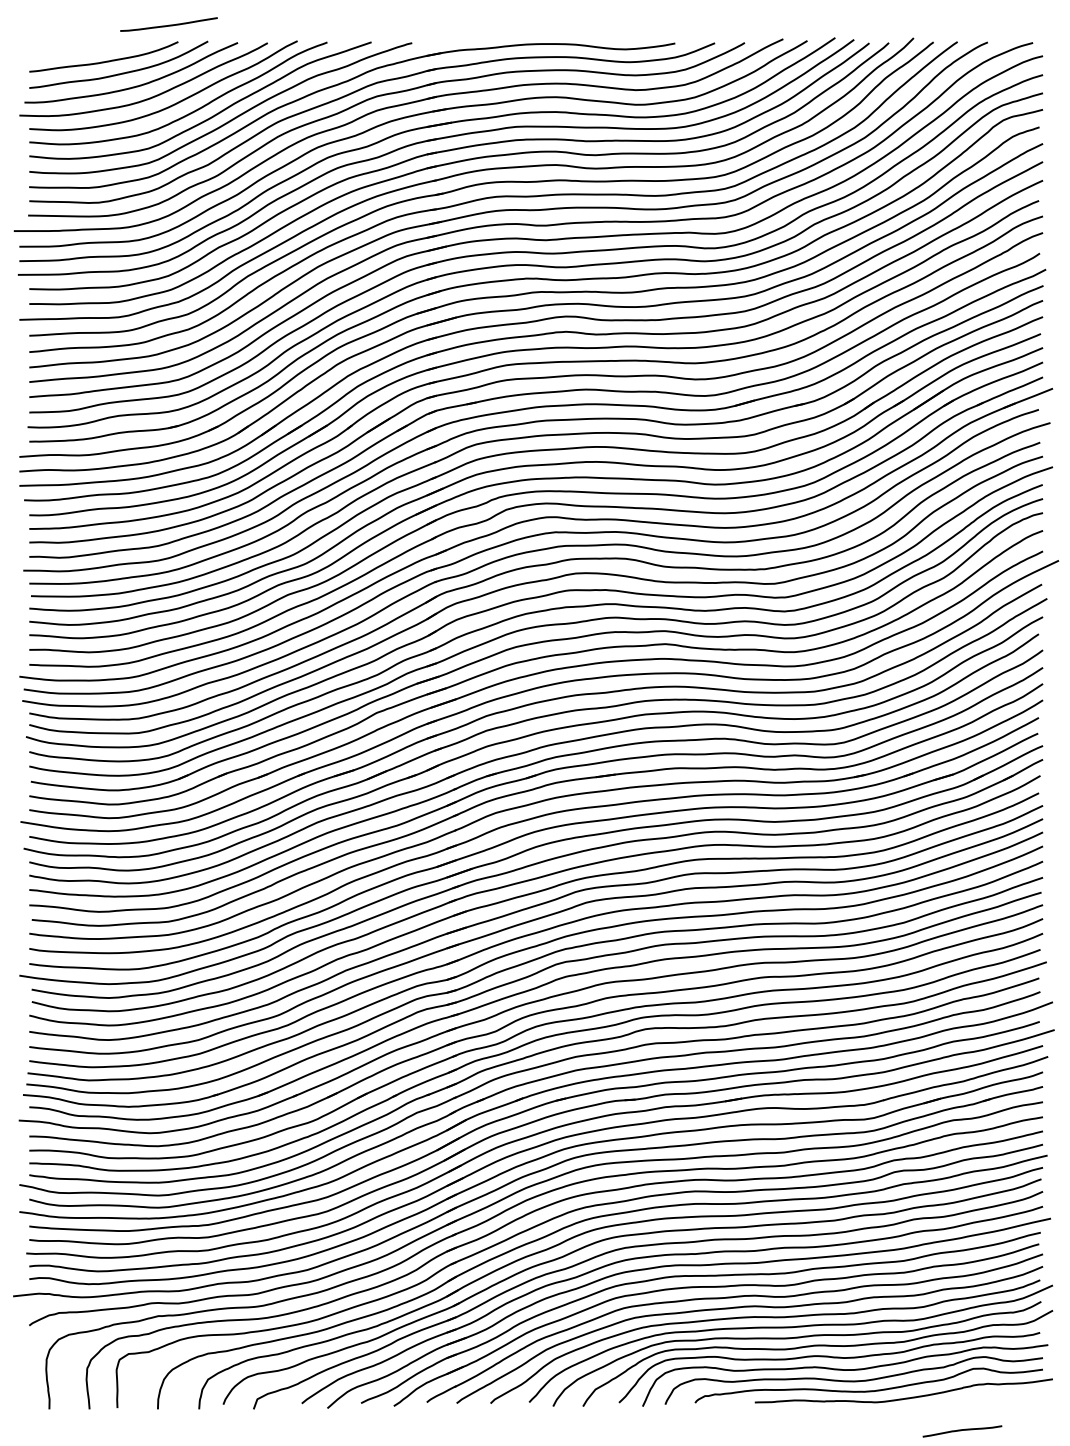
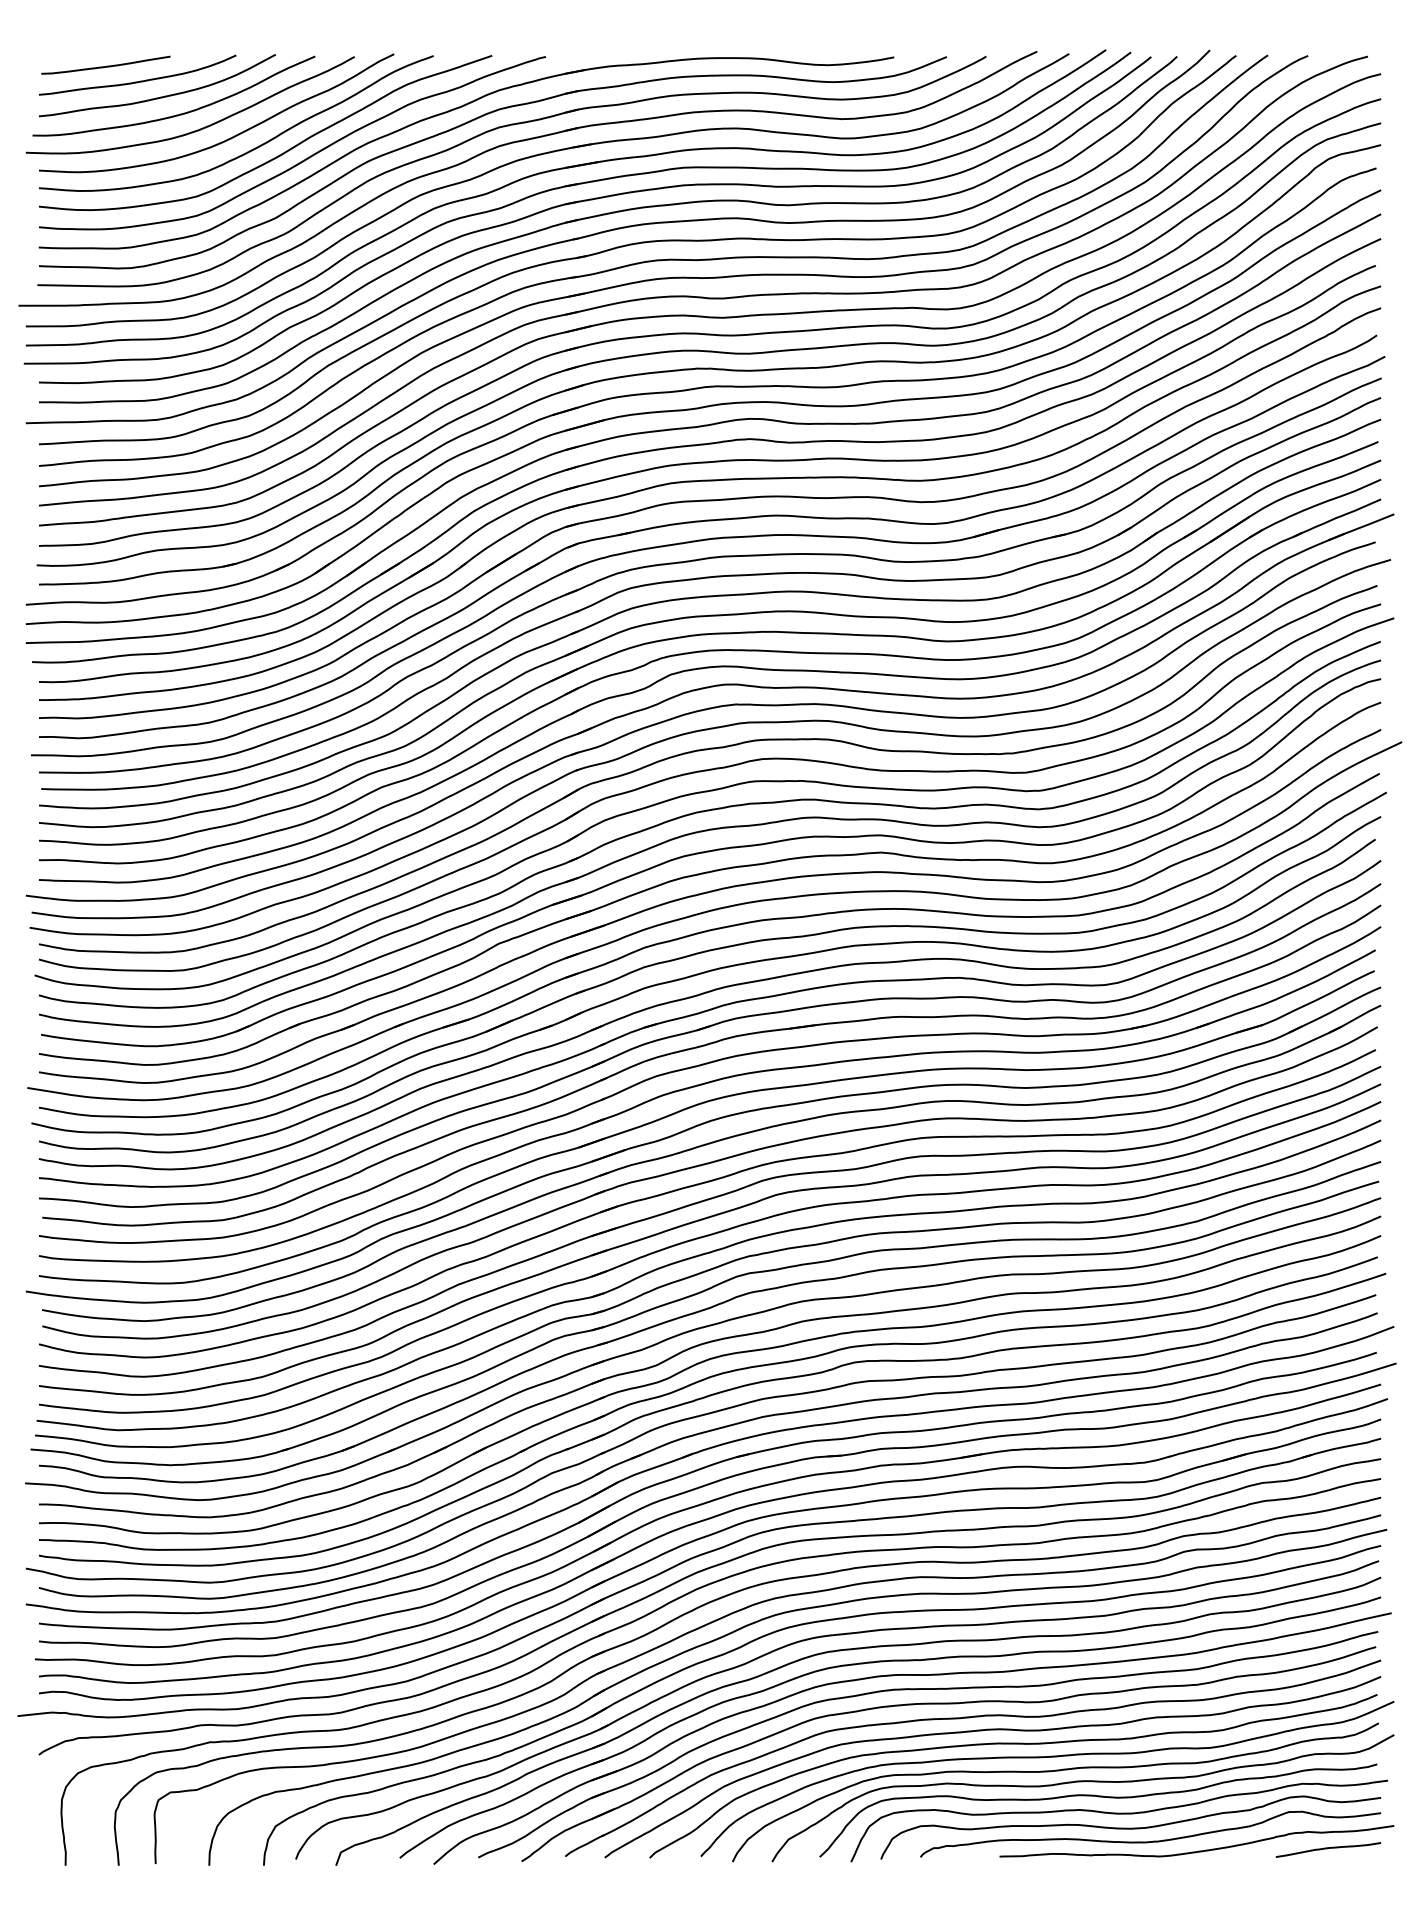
curve: (169, 24) -> (106, 65), moved
curve: (962, 1430) -> (1328, 1848), moved

